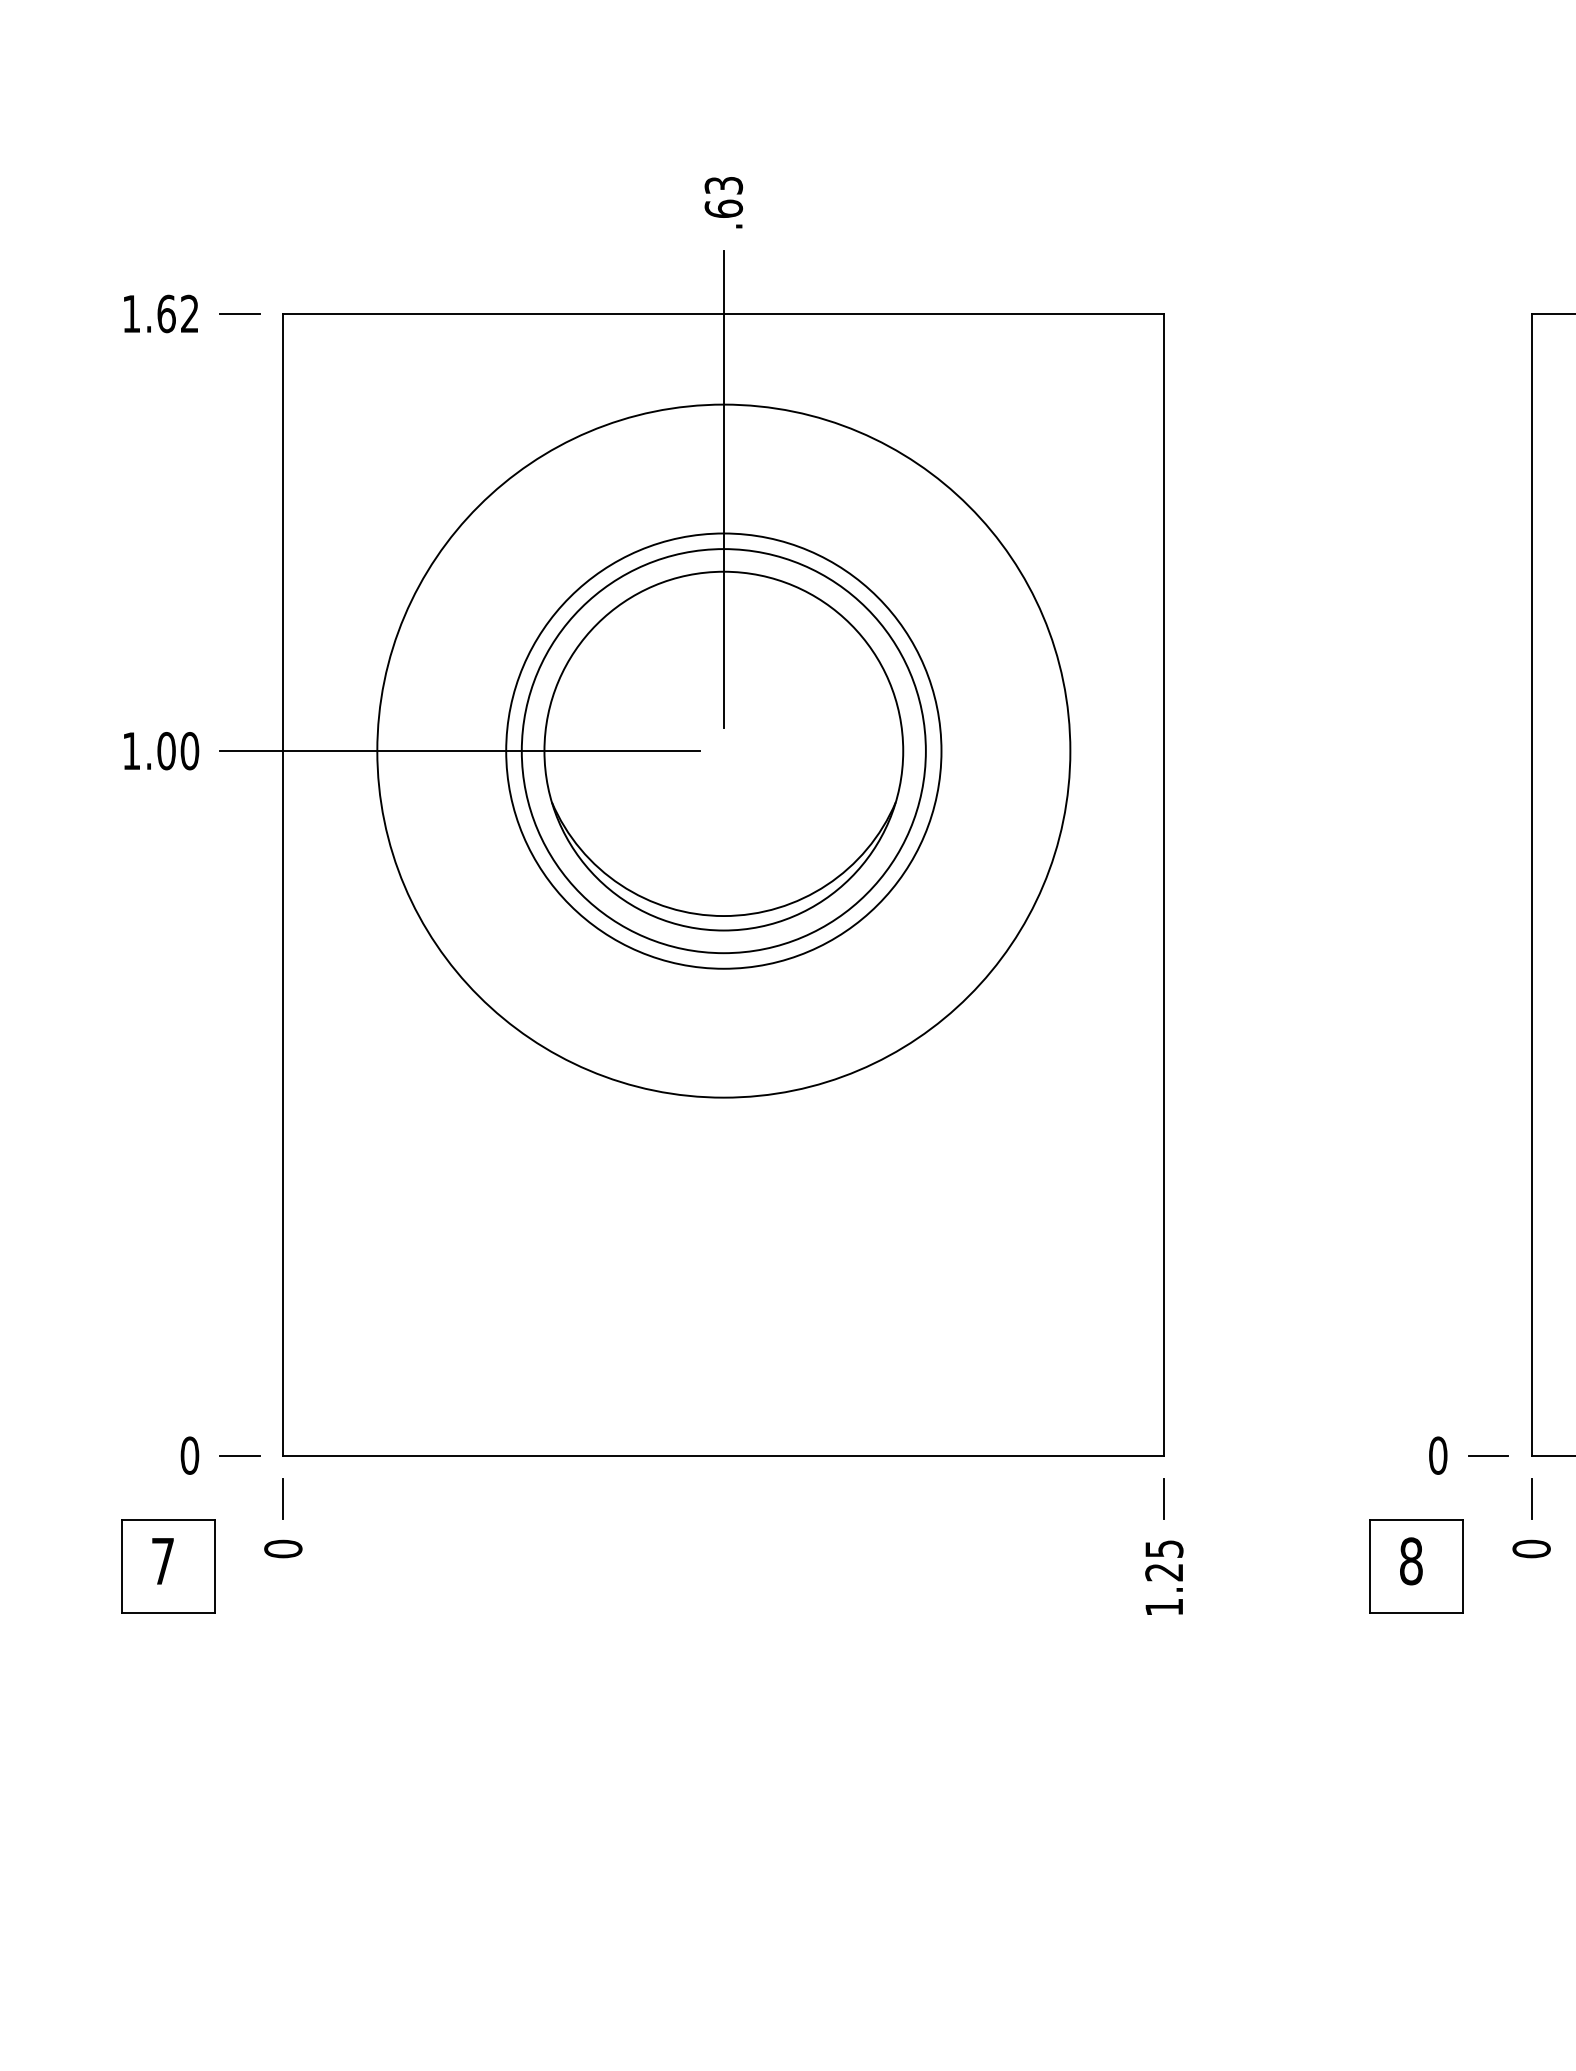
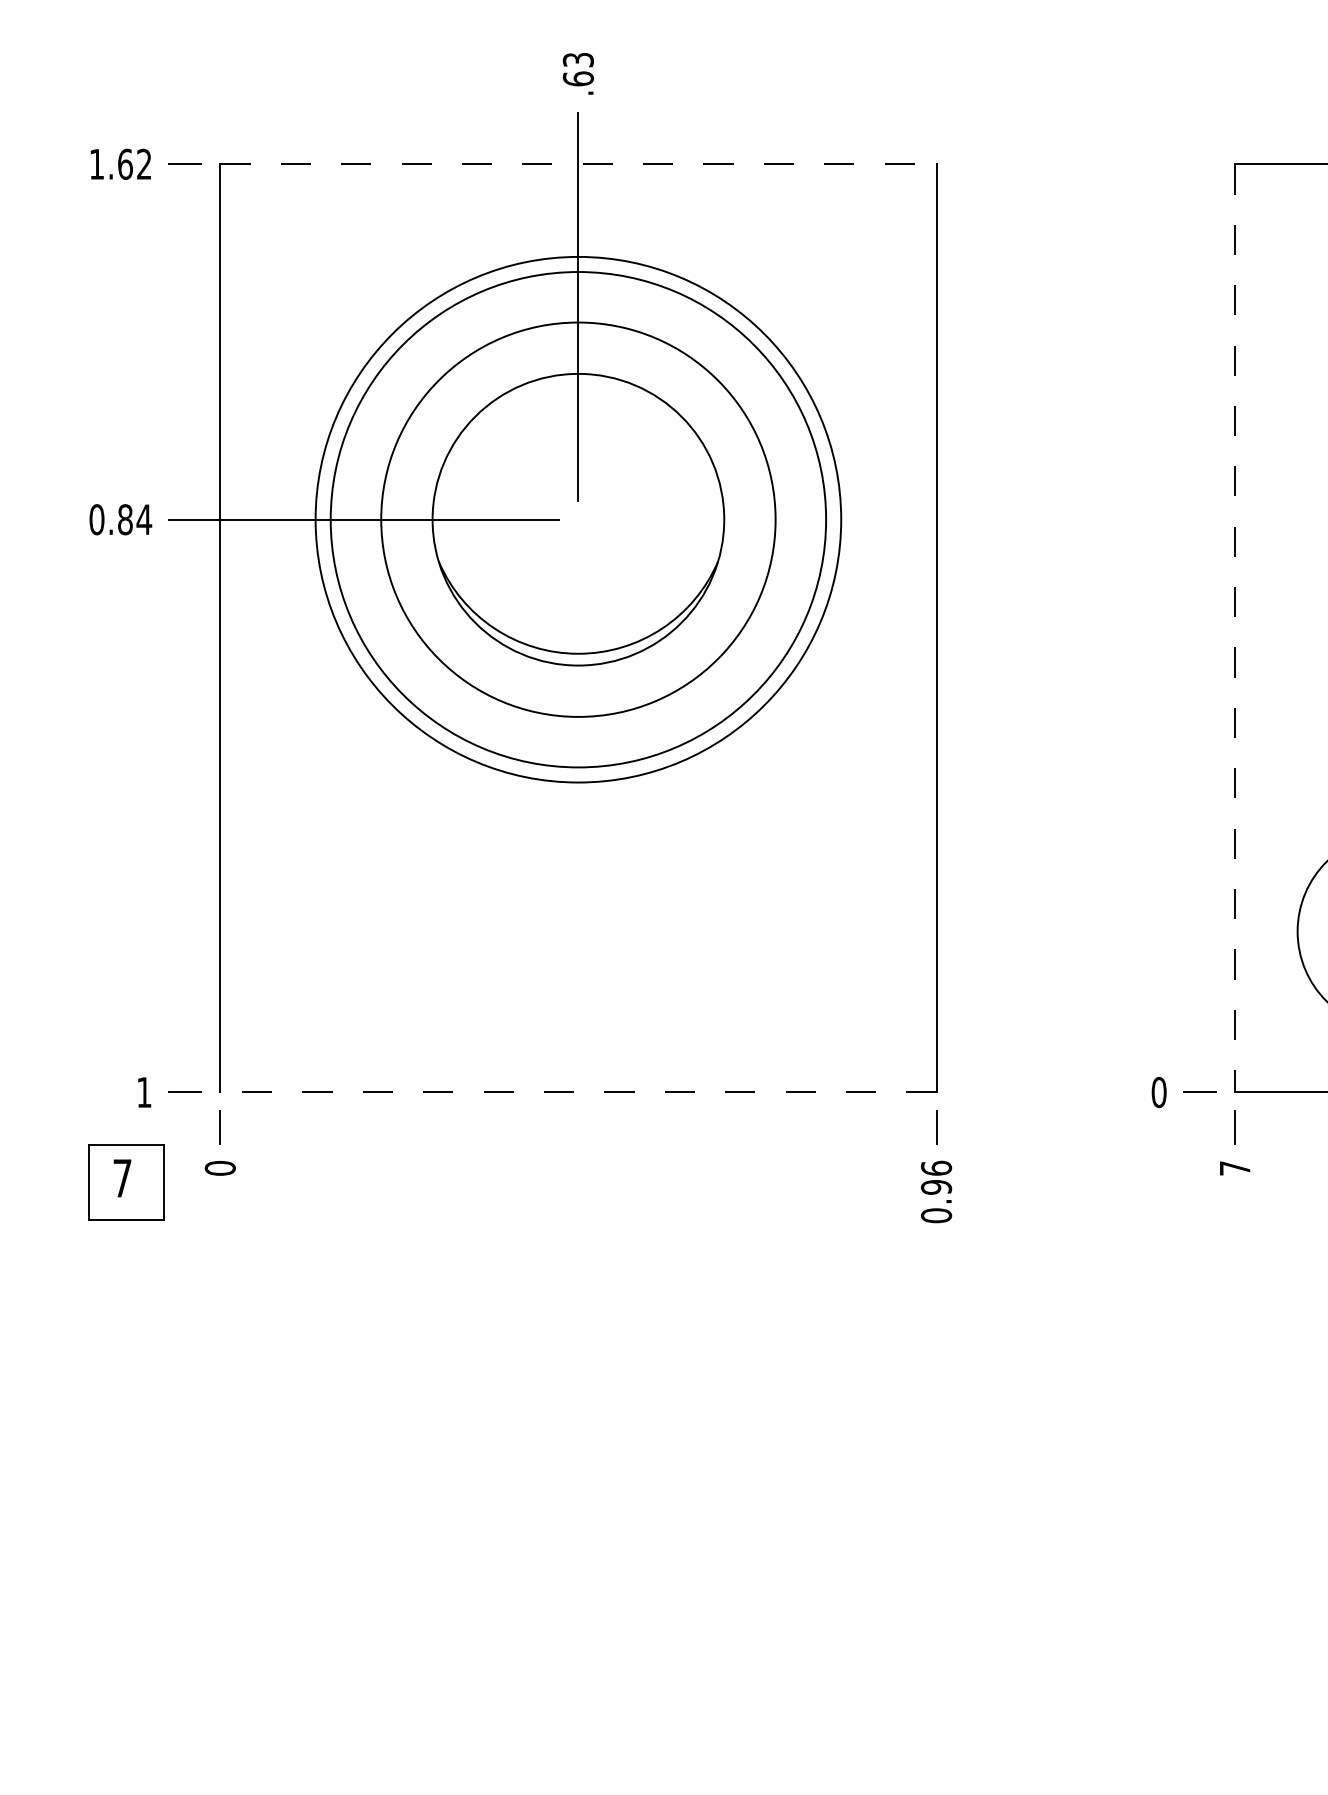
line: (723, 314) -> (578, 164), solid -> dashed
text: (160, 750) -> (120, 519), 1.00 -> 0.84
circle: (723, 750) -> (578, 519), size x0.7
circle: (723, 750) -> (578, 519), size x1.4
circle: (723, 750) -> (578, 519), size x1.6
line: (1532, 884) -> (1235, 628), solid -> dashed
text: (190, 1455) -> (144, 1092), 0 -> 1
line: (722, 1455) -> (577, 1092), solid -> dashed
text: (1530, 1549) -> (1234, 1168), 0 -> 7
part: (1416, 1566) -> (1141, 1182), removed
text: (1164, 1577) -> (936, 1191), 1.25 -> 0.96

